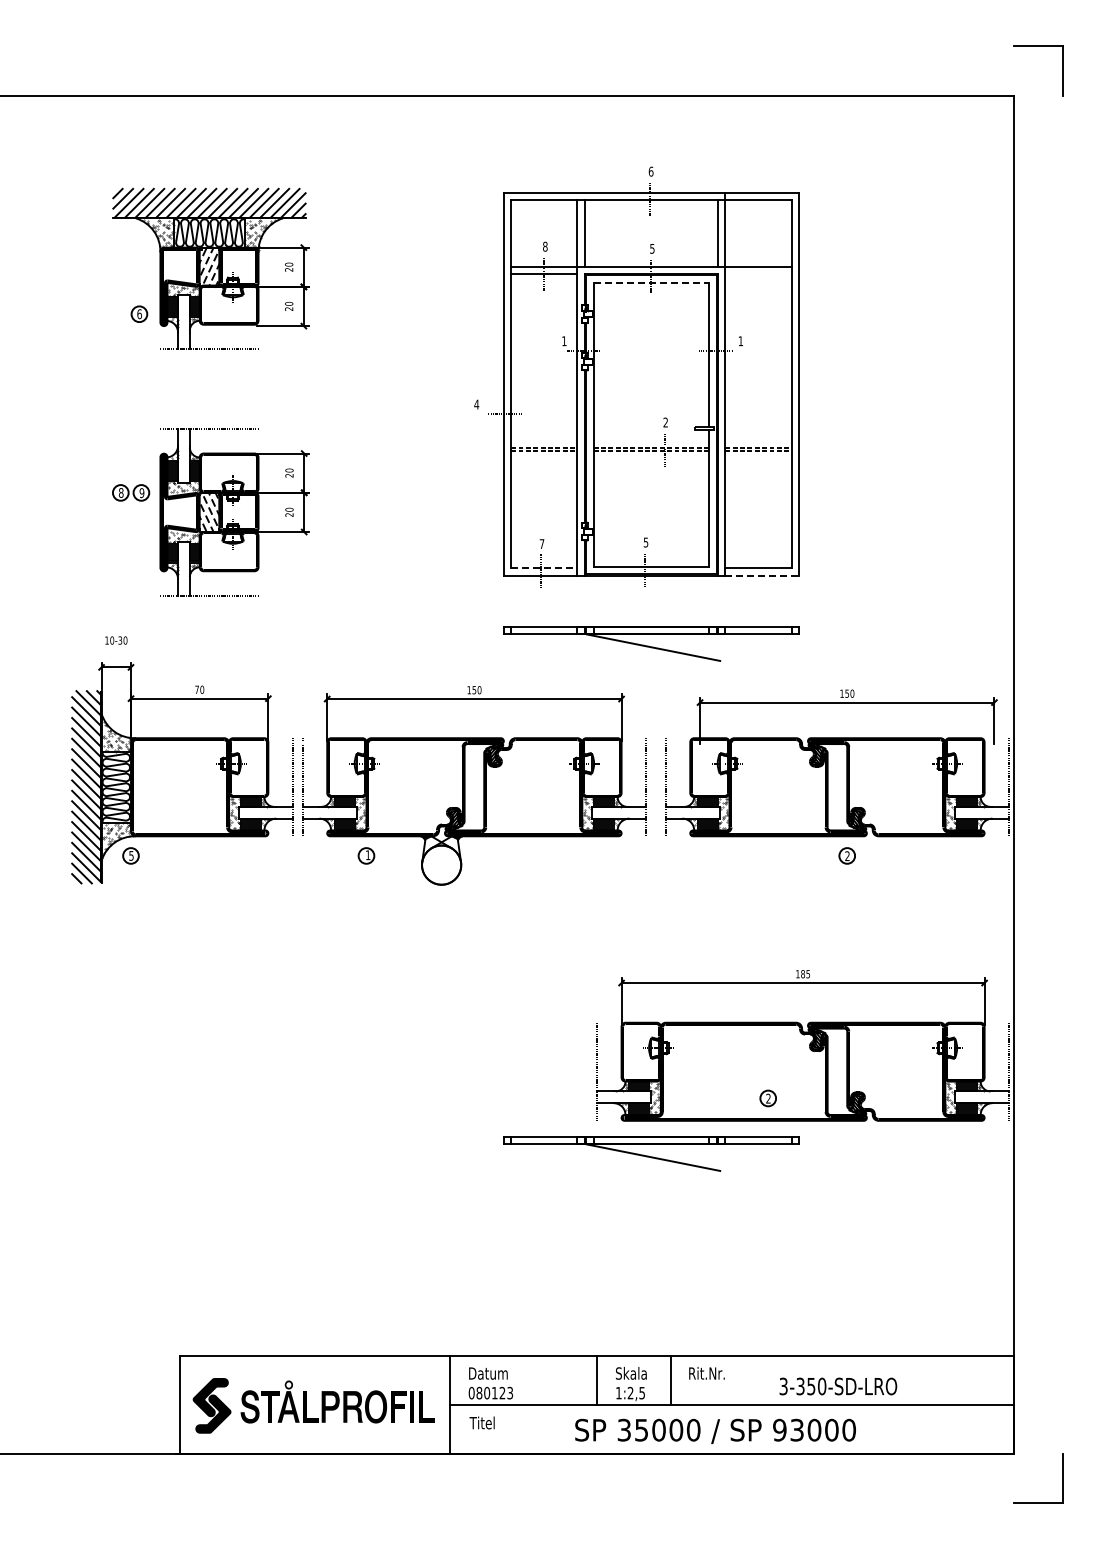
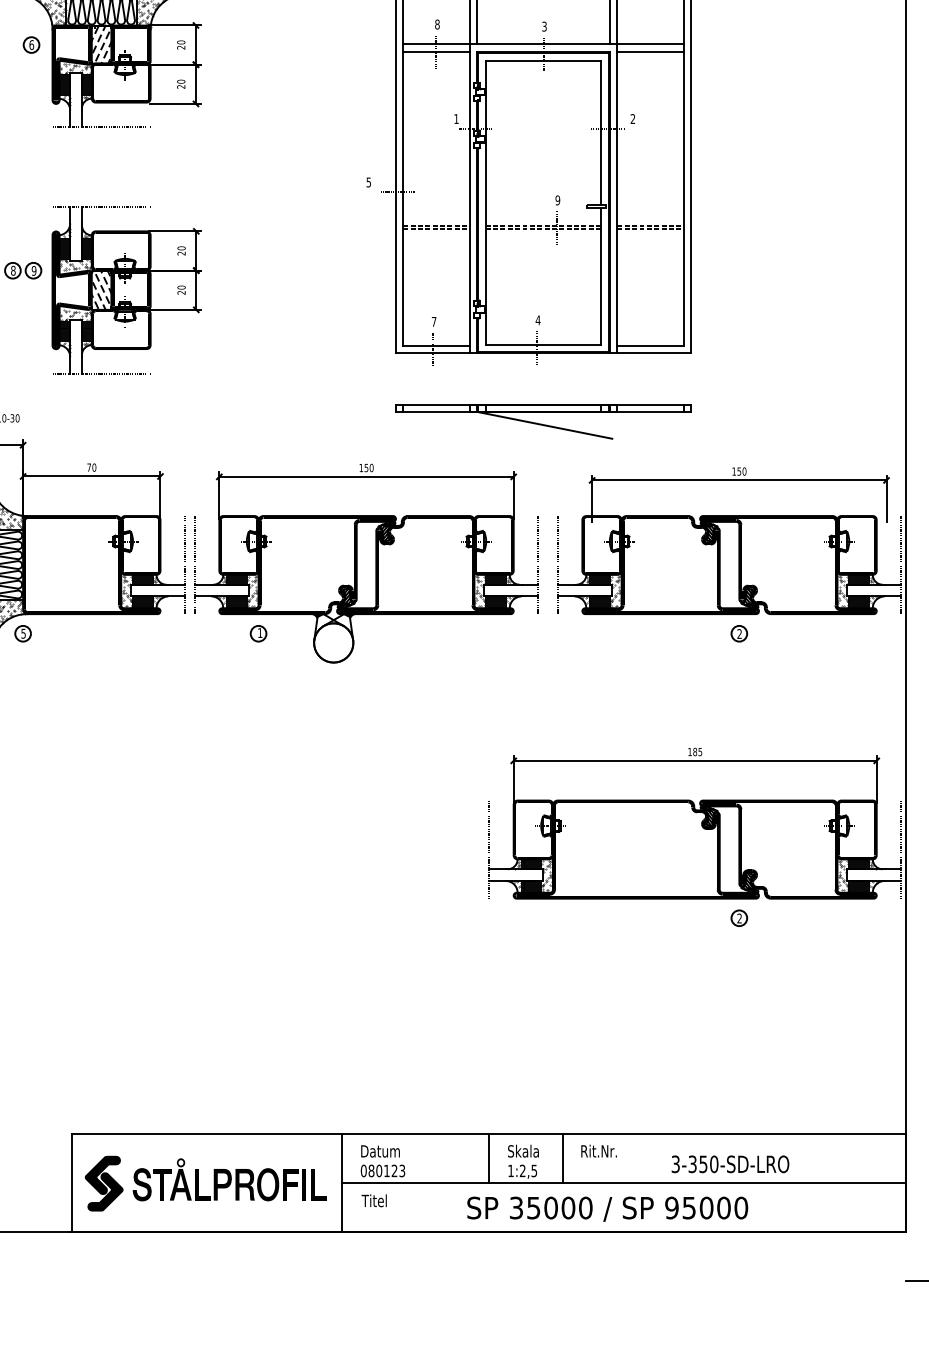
text: (652, 247) -> (544, 25), 5 -> 3
line: (758, 273) -> (650, 51), added
line: (651, 282) -> (543, 60), dashed -> solid
part: (139, 313) -> (31, 44), moved
text: (740, 340) -> (632, 118), 1 -> 2
text: (476, 404) -> (368, 182), 4 -> 5
text: (665, 422) -> (557, 200), 2 -> 9
text: (645, 542) -> (537, 320), 5 -> 4
line: (544, 568) -> (436, 346), dashed -> solid
line: (762, 575) -> (654, 353), dashed -> solid
part: (767, 1098) -> (738, 918), moved
part: (651, 1153) -> (543, 931), removed
text: (797, 1429) -> (689, 1207), 93000 -> 95000

